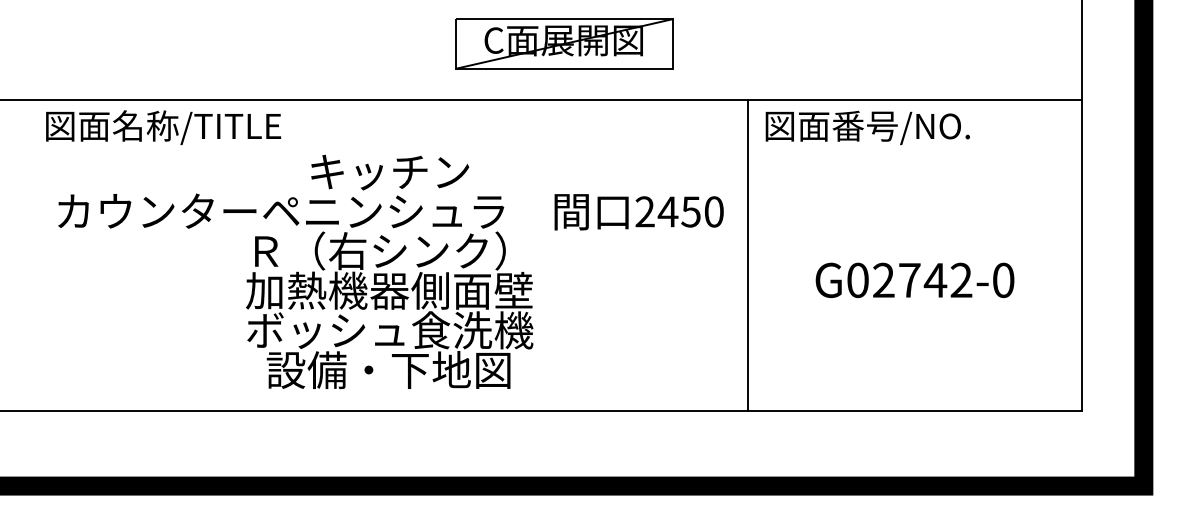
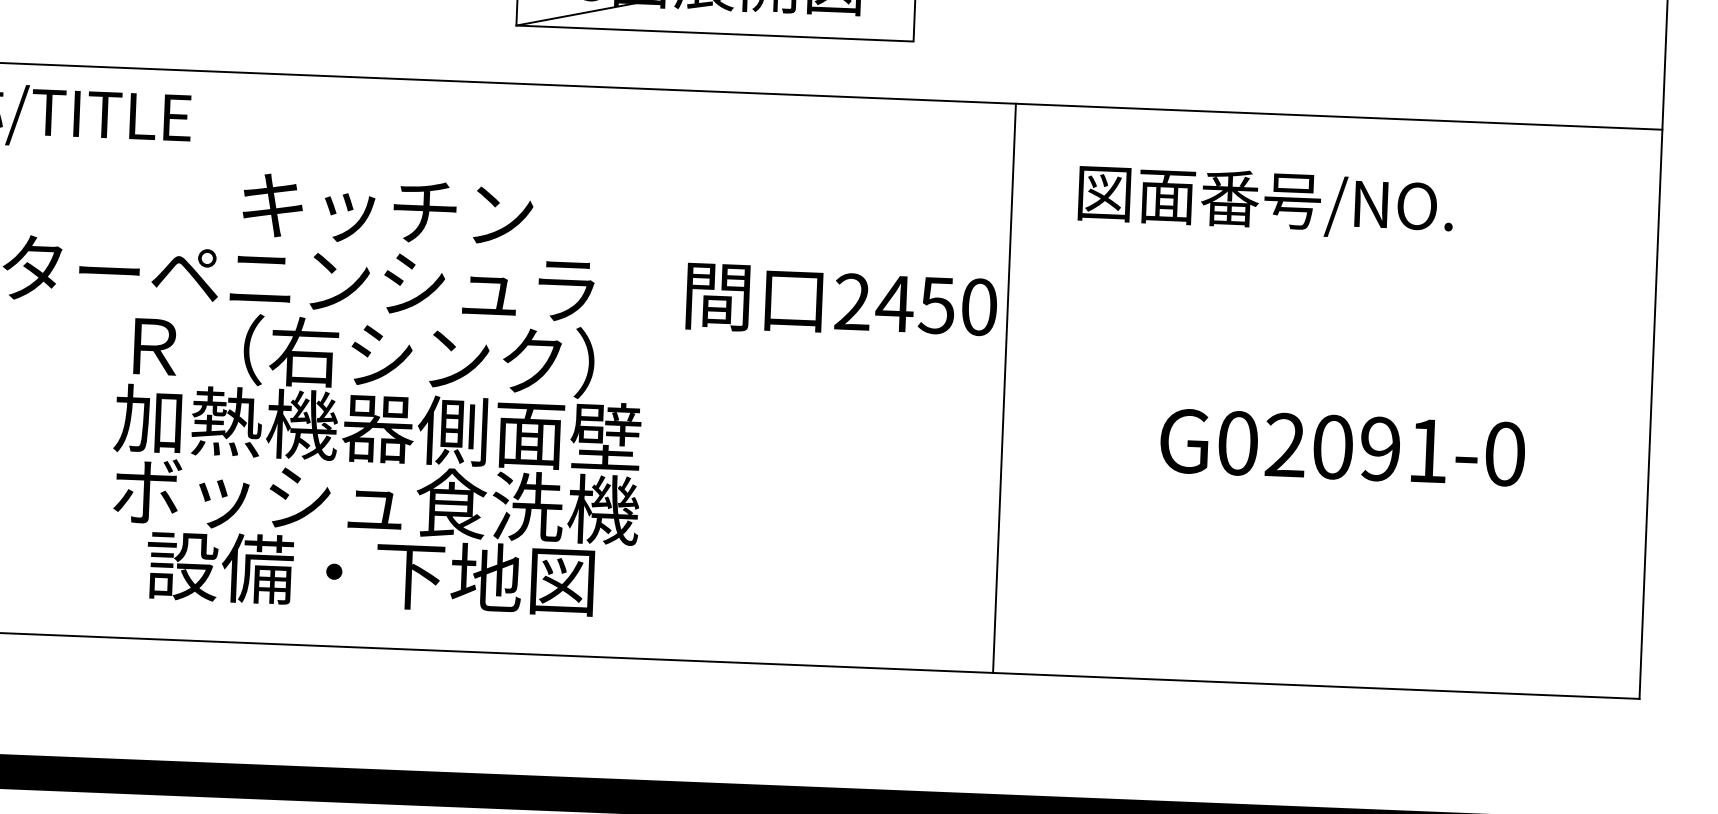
text: (867, 127) -> (1265, 202), moved
line: (747, 255) -> (1004, 388), moved
text: (935, 280) -> (1380, 449), G02742-0 -> G02091-0

